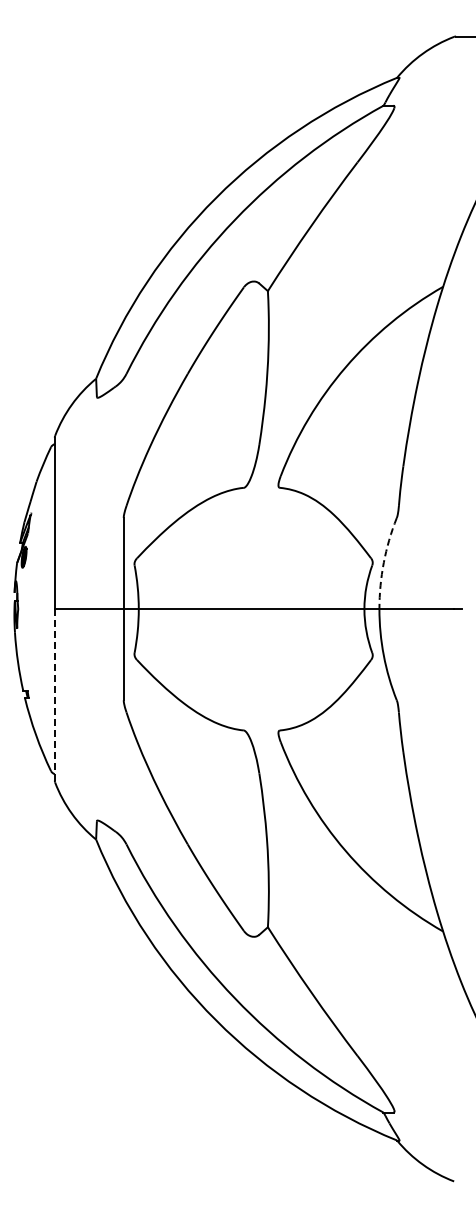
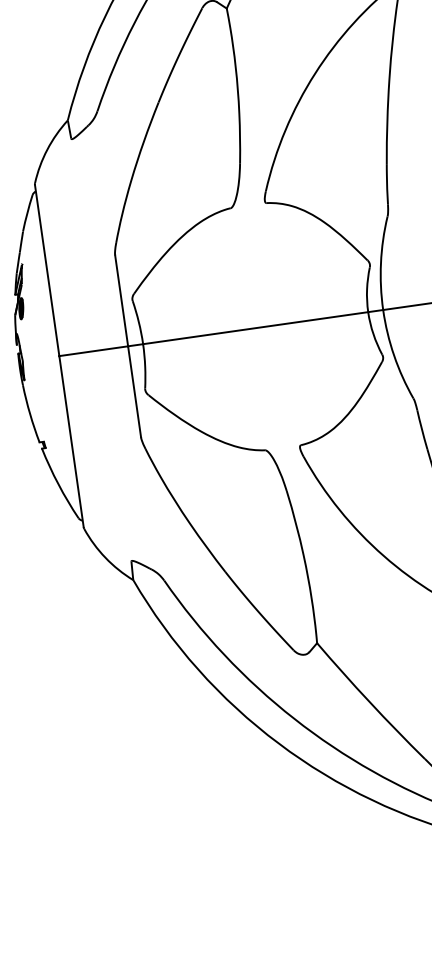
arc: (383, 562) -> (380, 262), dashed -> solid
line: (54, 694) -> (71, 441), dashed -> solid

